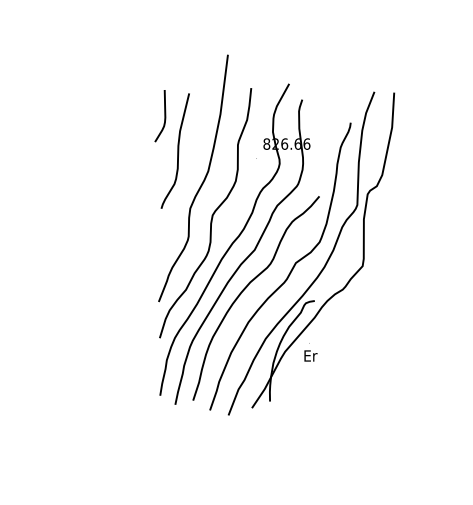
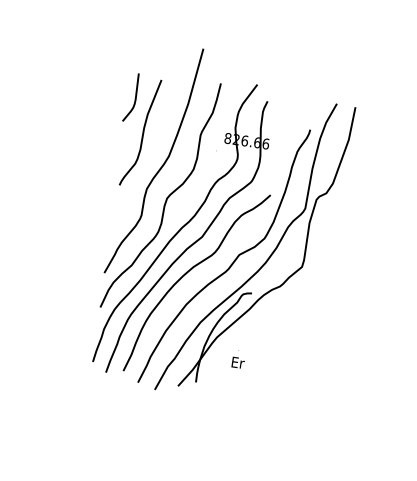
text: (310, 352) -> (238, 359), moved

